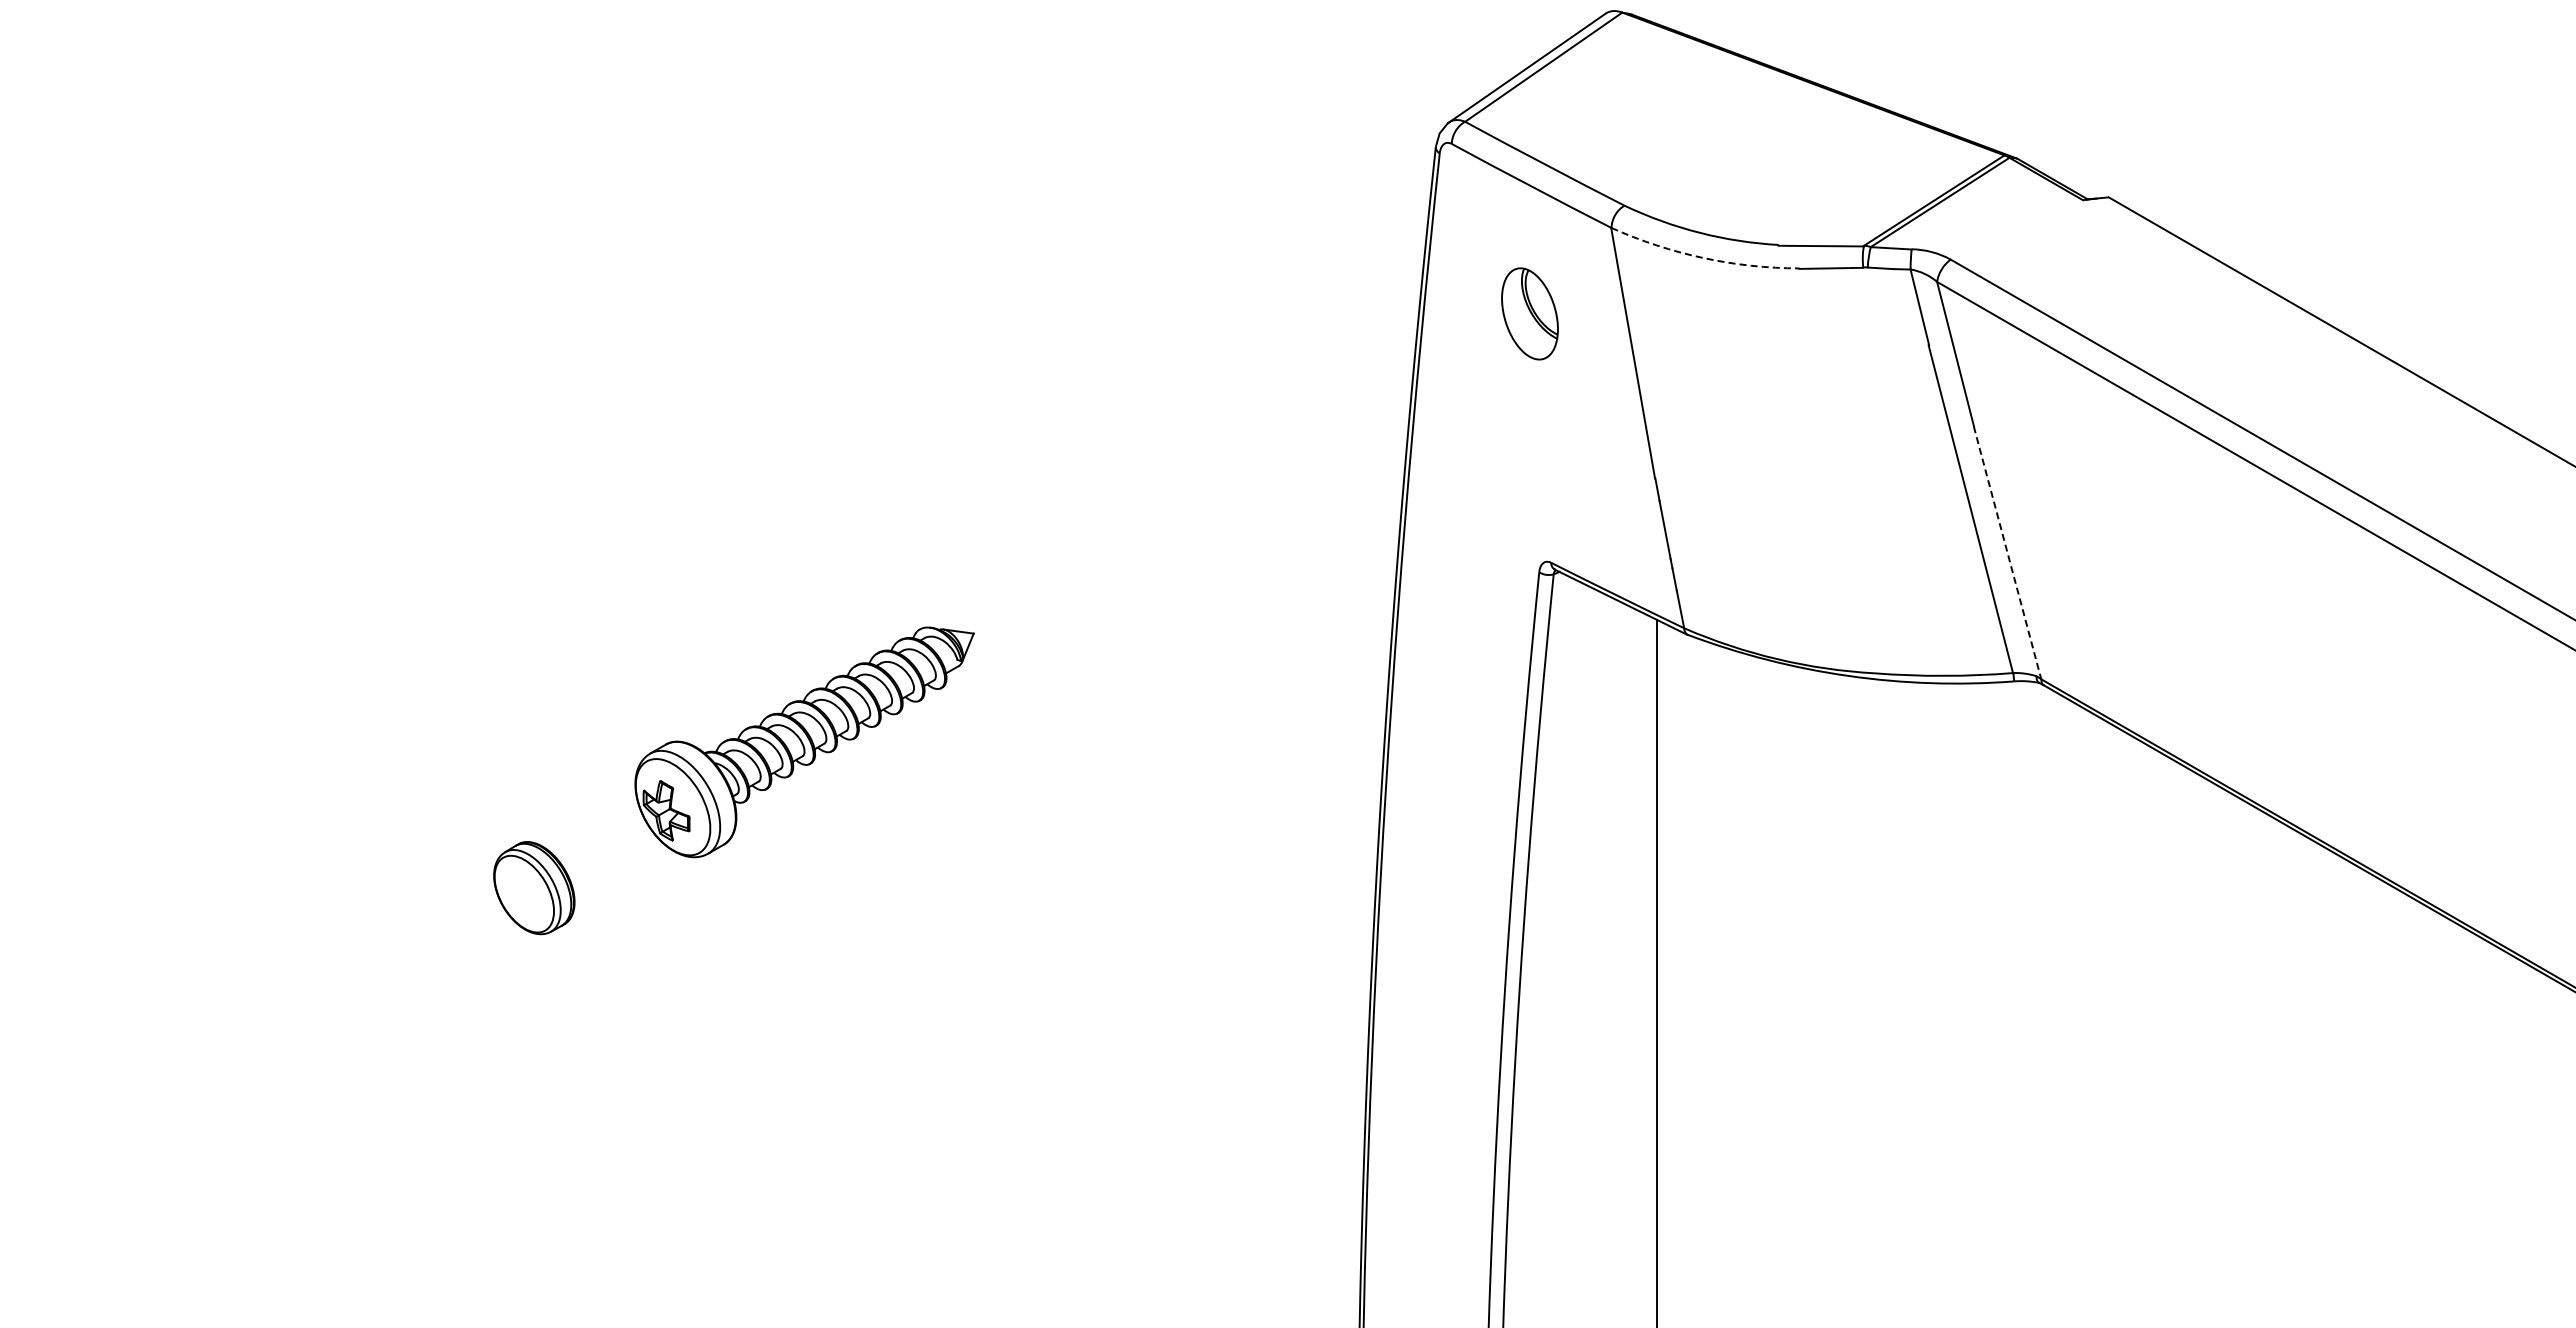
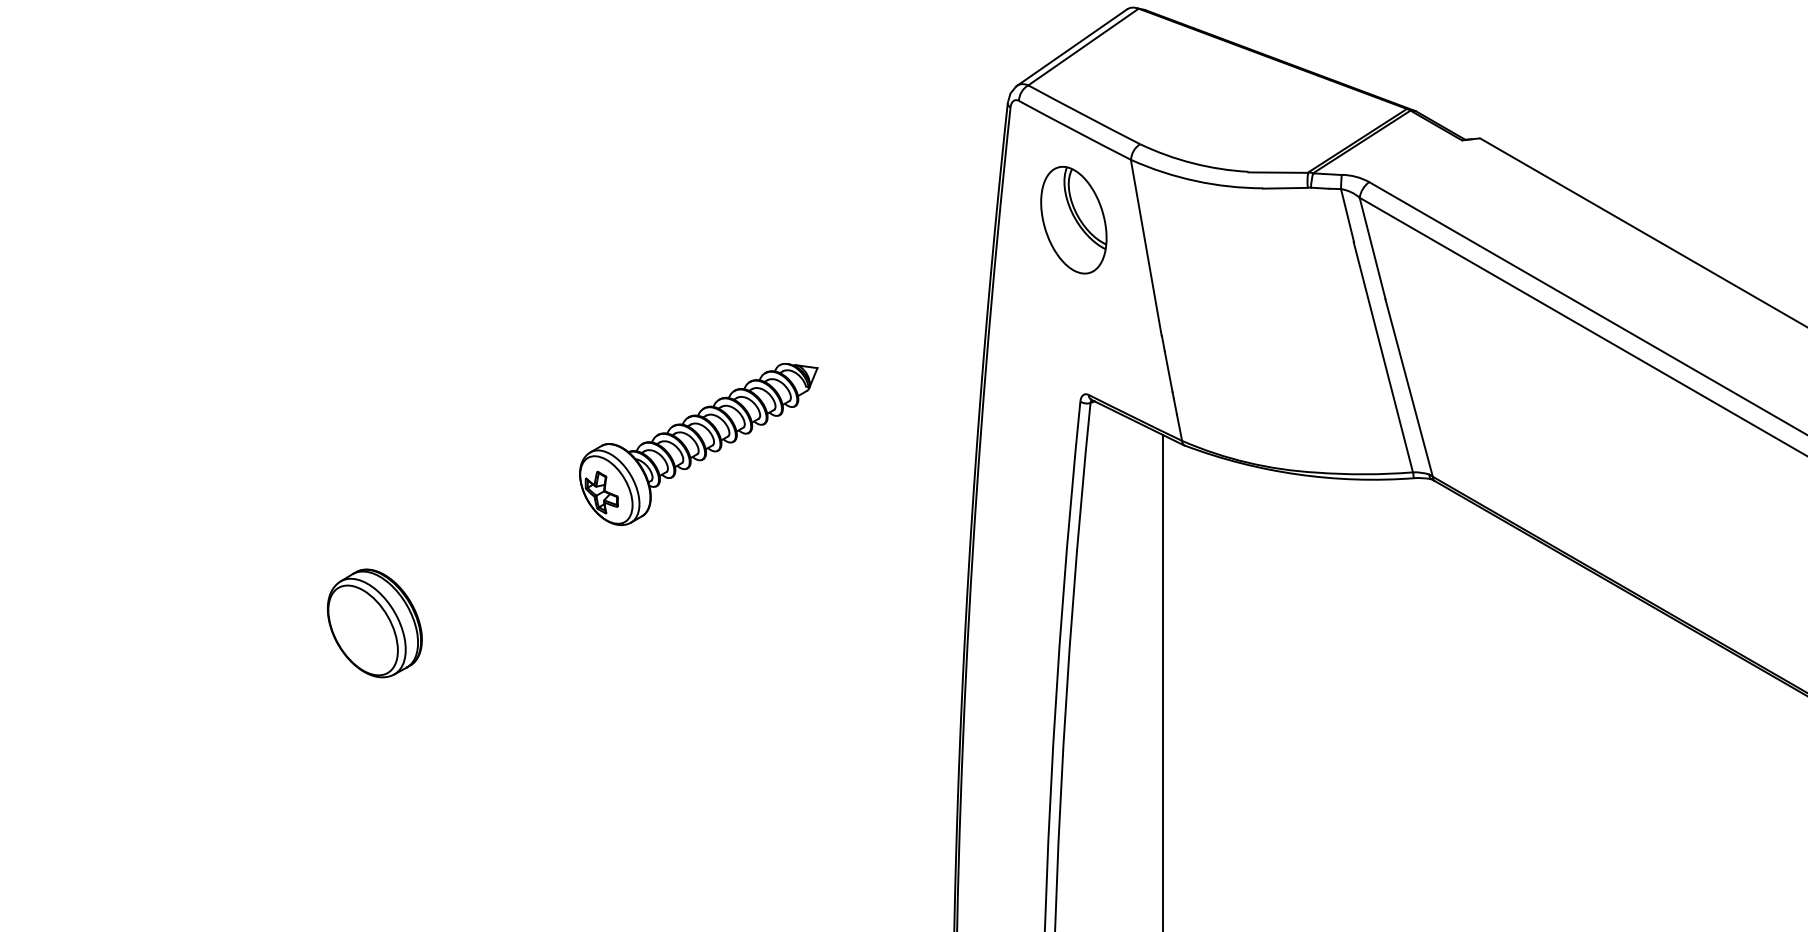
arc: (1703, 258) -> (1195, 181), dashed -> solid
part: (1529, 313) -> (1073, 219), size x1.67
line: (2007, 552) -> (1409, 387), dashed -> solid
part: (804, 742) -> (698, 444), moved
part: (534, 887) -> (375, 622), size x1.67

